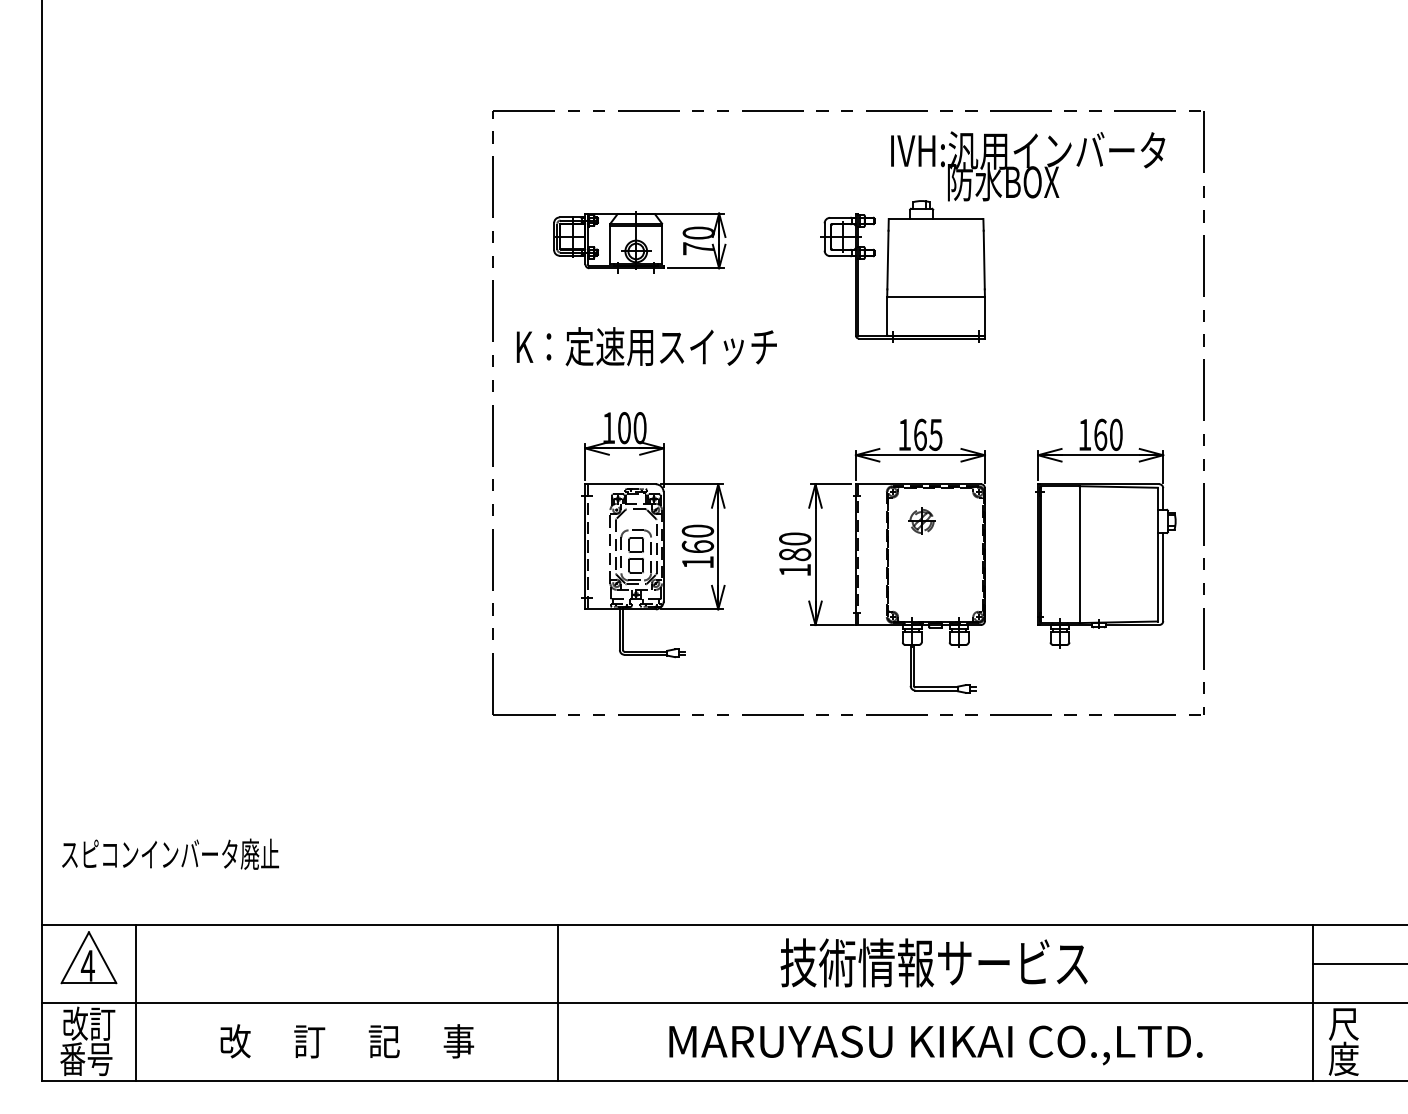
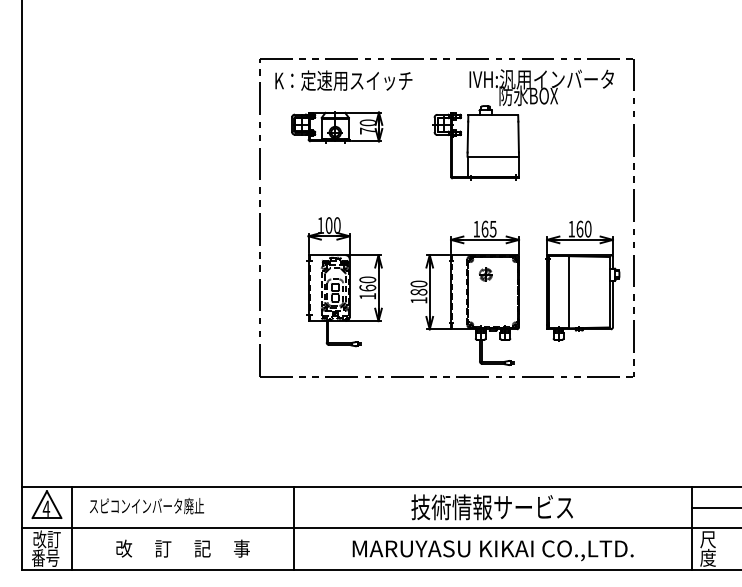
text: (646, 346) -> (343, 80), moved
text: (171, 855) -> (147, 506), moved

